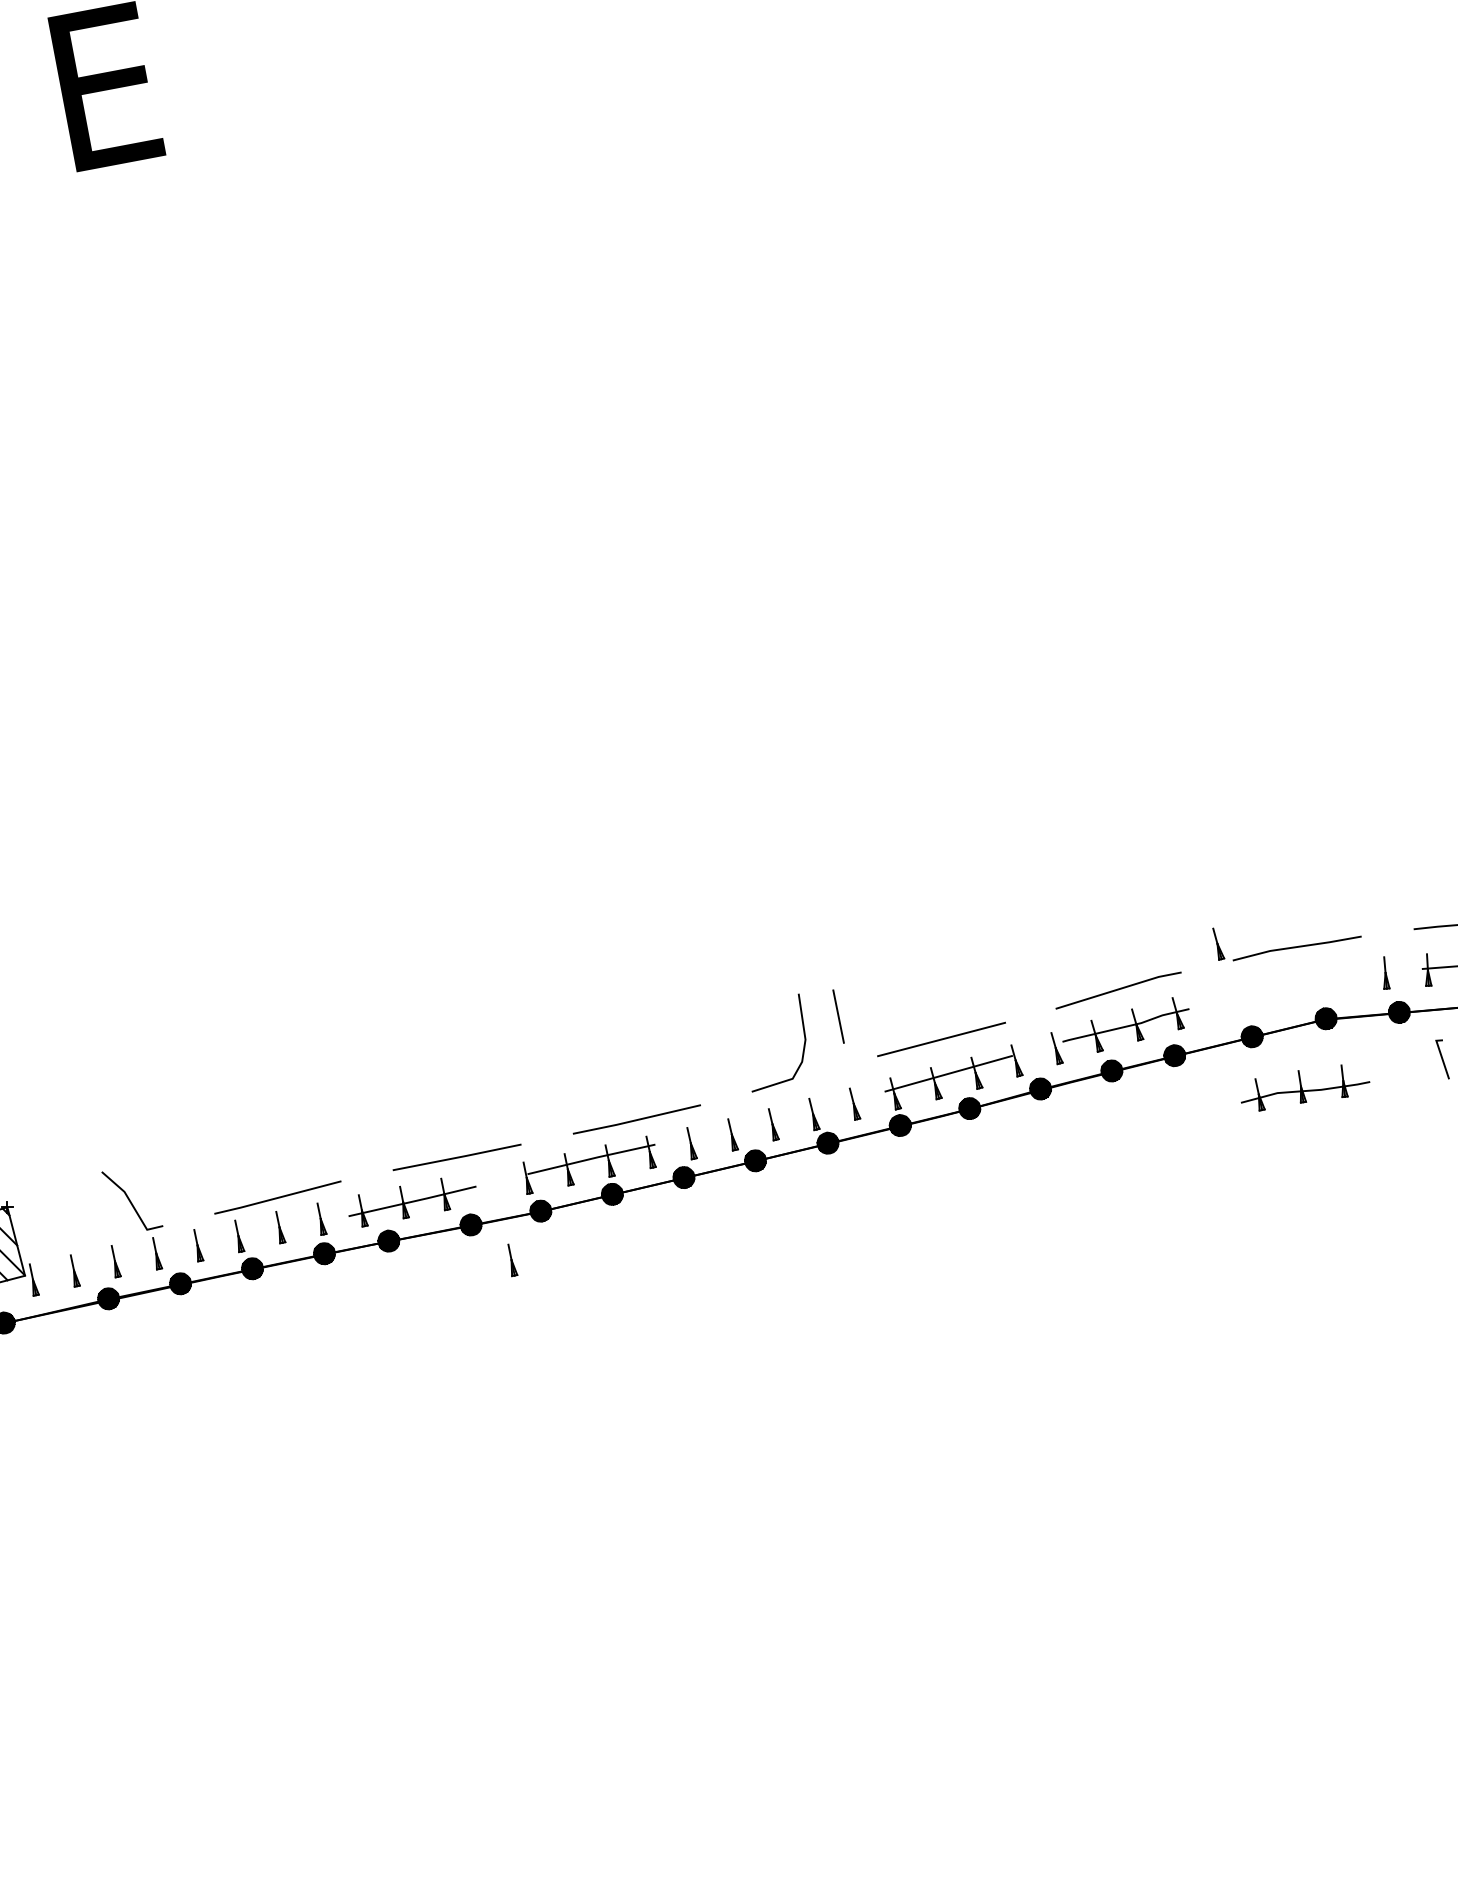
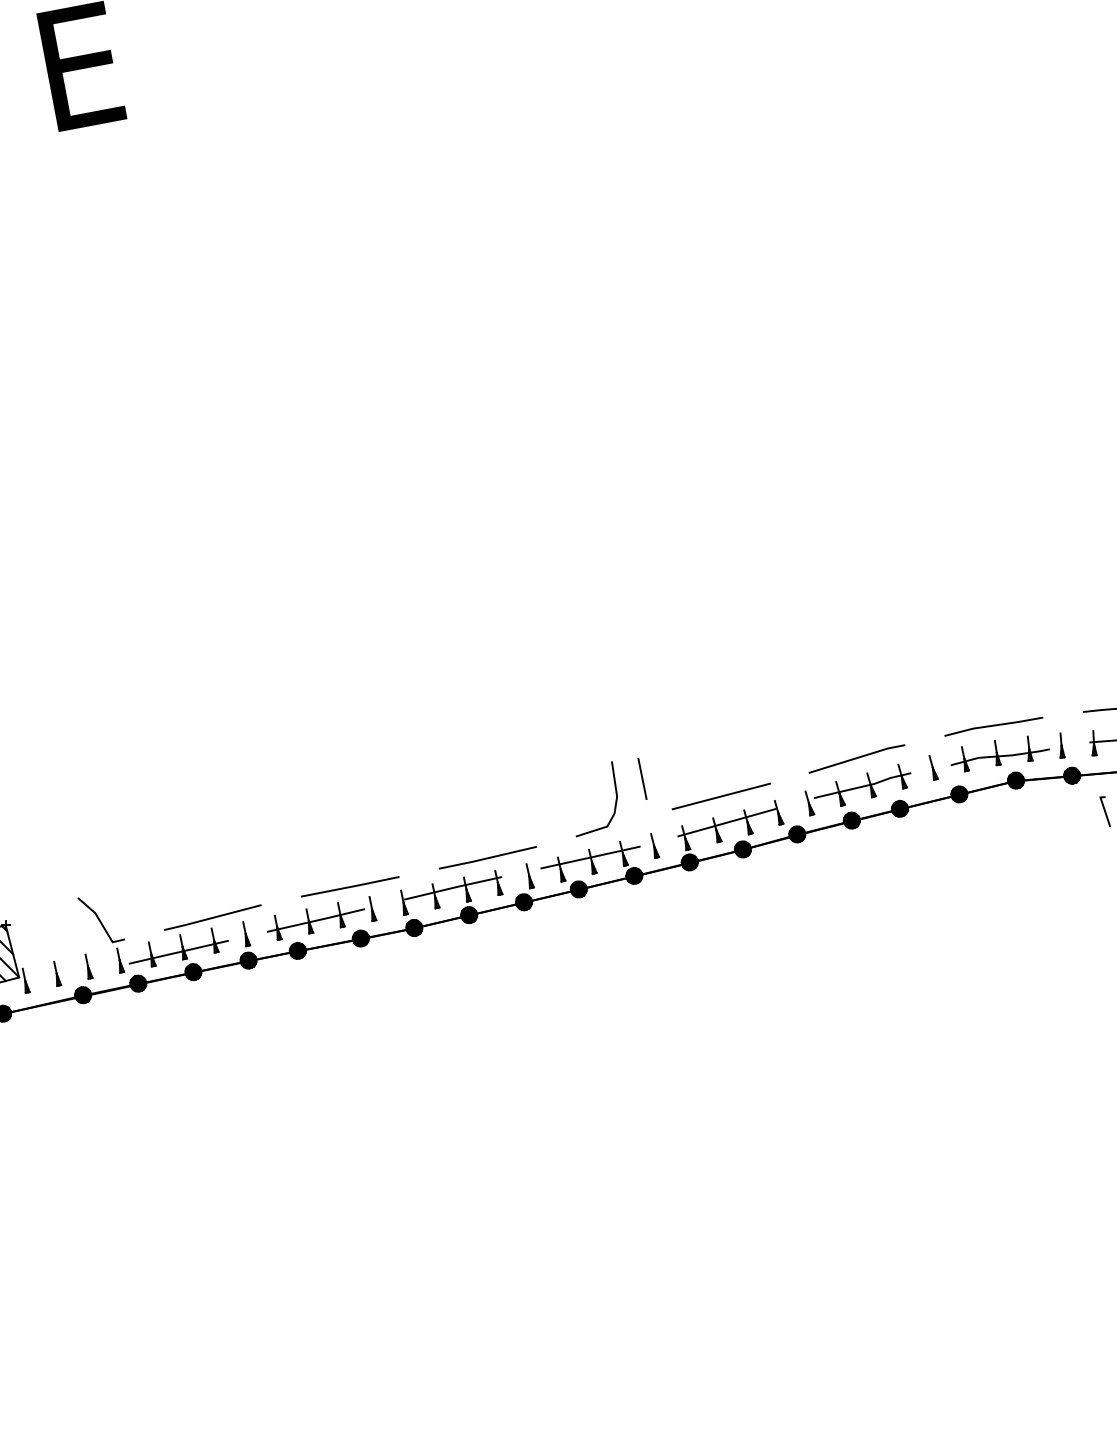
part: (1218, 943) -> (933, 767), moved
part: (1305, 1087) -> (1000, 753), moved
line: (770, 1119) -> (590, 857), added
line: (233, 1242) -> (178, 952), added
part: (512, 1260) -> (372, 909), moved

